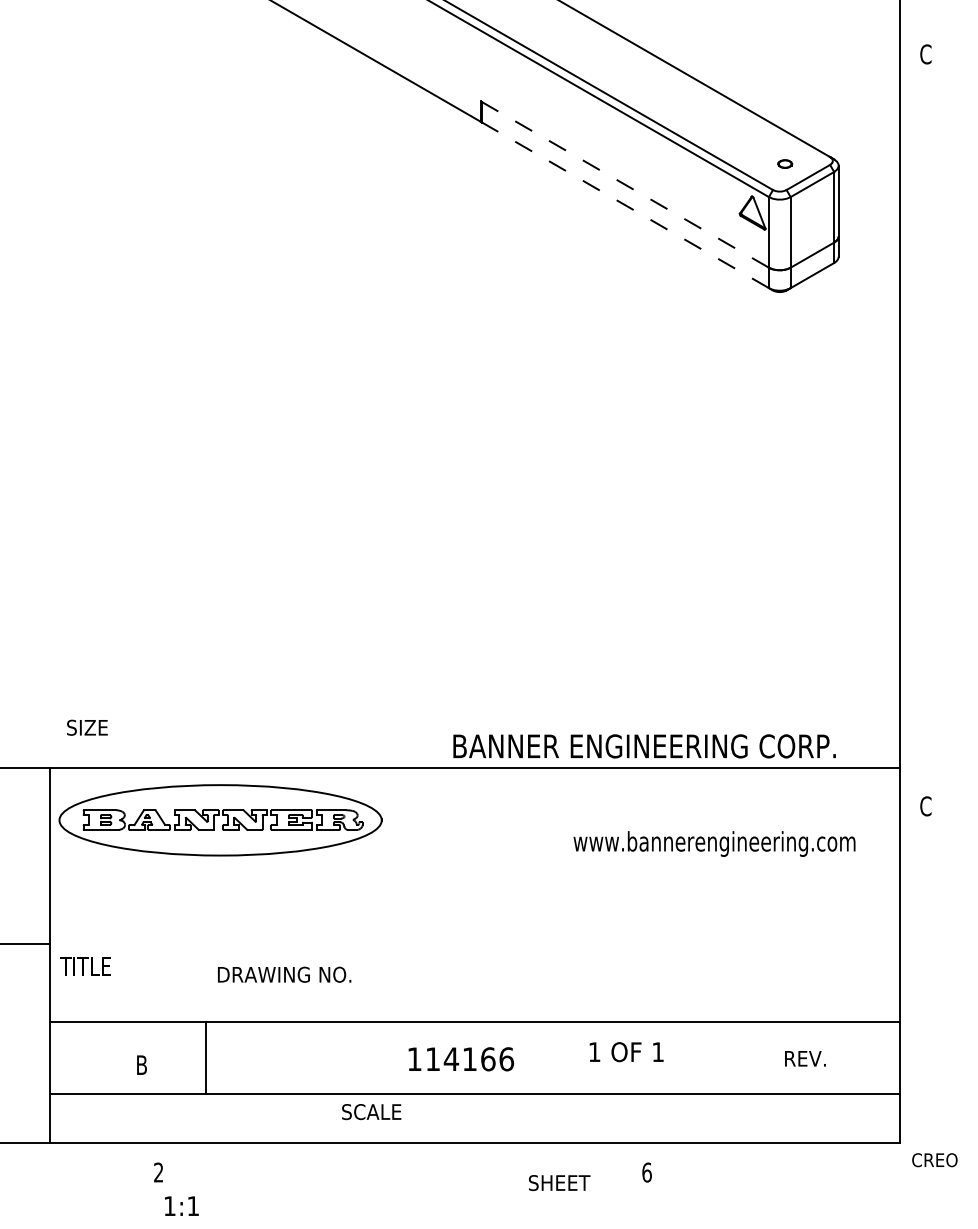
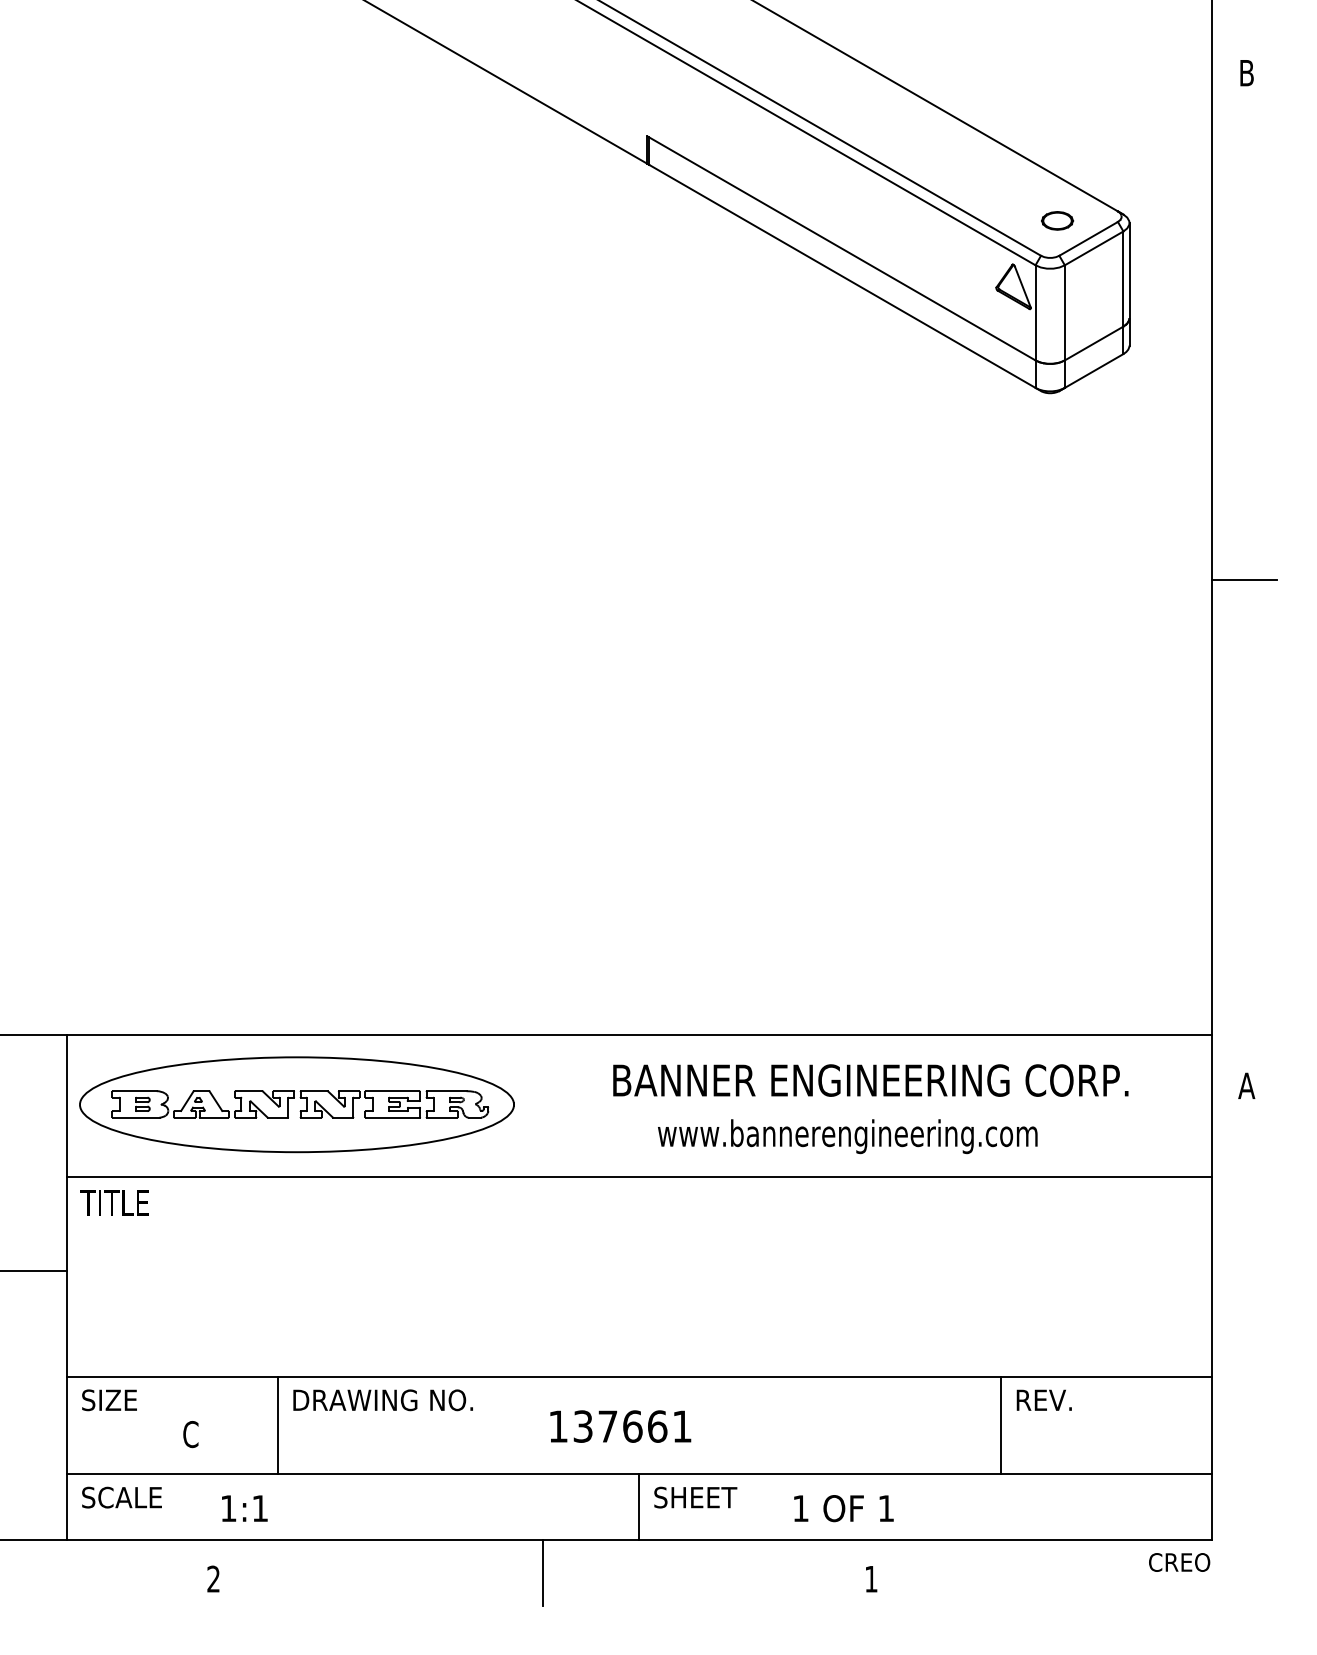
text: (925, 54) -> (1246, 73), C -> B
part: (784, 163) -> (1056, 220), size x1.67
line: (624, 184) -> (841, 248), dashed -> solid
line: (625, 205) -> (842, 276), dashed -> solid
line: (923, 430) -> (1243, 579), added
text: (87, 727) -> (109, 1399), moved
text: (644, 746) -> (870, 1080), moved
text: (925, 806) -> (1246, 1086), C -> A
text: (714, 843) -> (847, 1135), moved
line: (474, 873) -> (638, 1176), added
text: (85, 966) -> (115, 1203), moved
text: (284, 974) -> (383, 1399), moved
text: (626, 1052) -> (843, 1509), moved
line: (743, 1058) -> (1001, 1425), added
text: (805, 1058) -> (1044, 1399), moved
text: (470, 1059) -> (633, 1426), 114166 -> 137661
text: (141, 1065) -> (190, 1434), B -> C
text: (371, 1112) -> (121, 1498), moved
line: (474, 1118) -> (638, 1506), added
text: (934, 1160) -> (1179, 1562), moved
line: (402, 1167) -> (541, 1572), added
text: (646, 1172) -> (870, 1579), 6 -> 1
text: (559, 1183) -> (695, 1498), moved
text: (181, 1205) -> (244, 1507), moved

